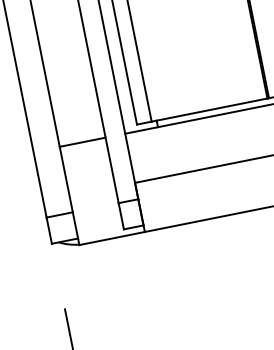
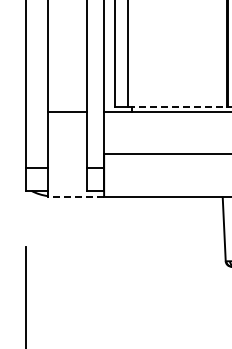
line: (209, 109) -> (177, 106), solid -> dashed
line: (111, 238) -> (75, 196), solid -> dashed

